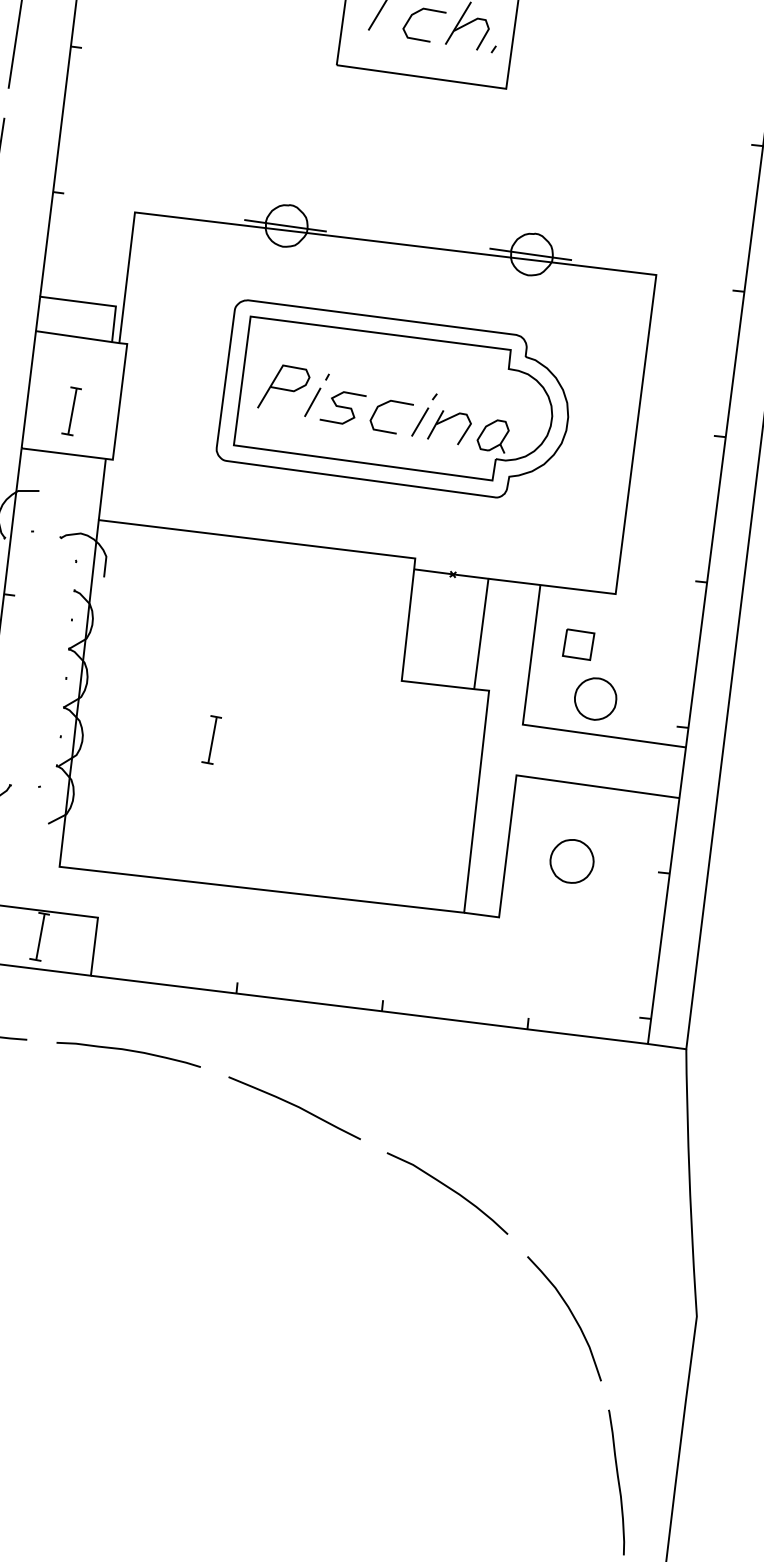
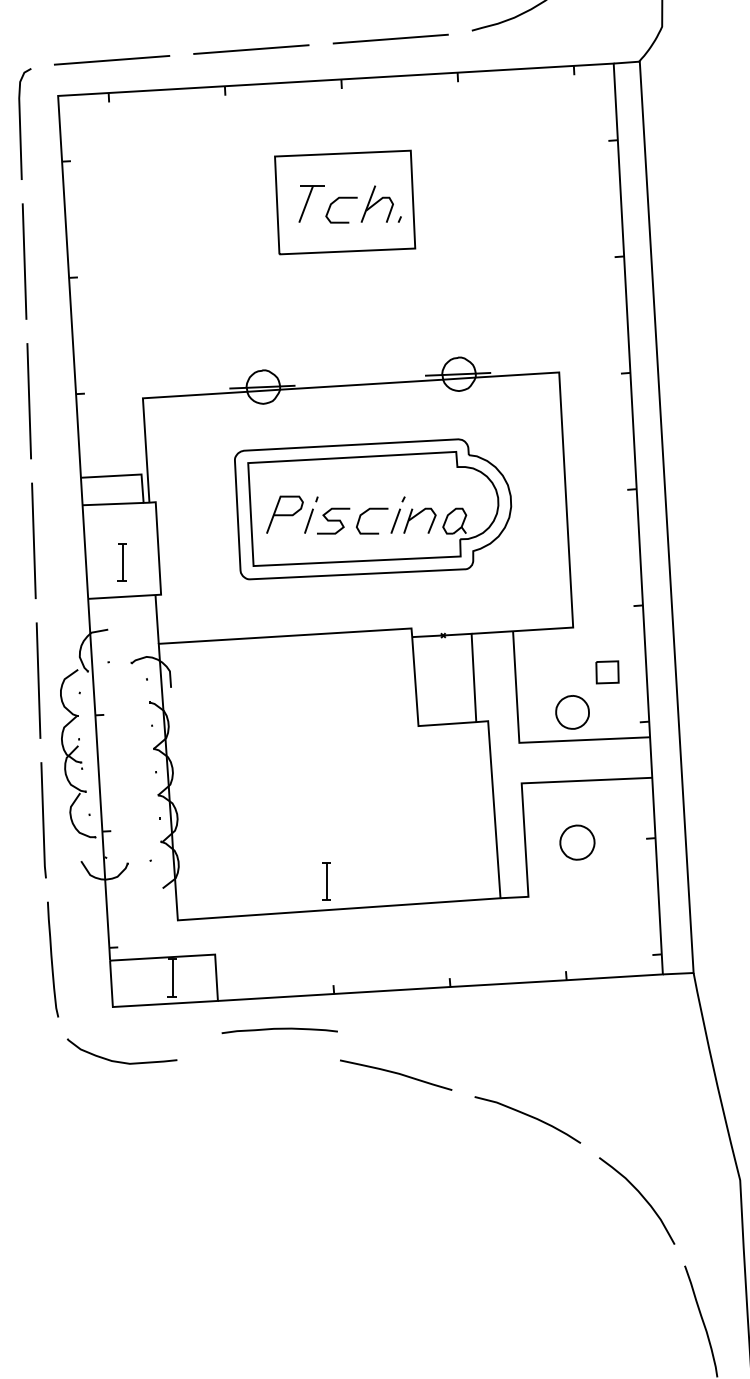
part: (578, 644) -> (607, 672), moved
part: (211, 740) -> (326, 881), moved
curve: (128, 1051) -> (279, 1029), moved

